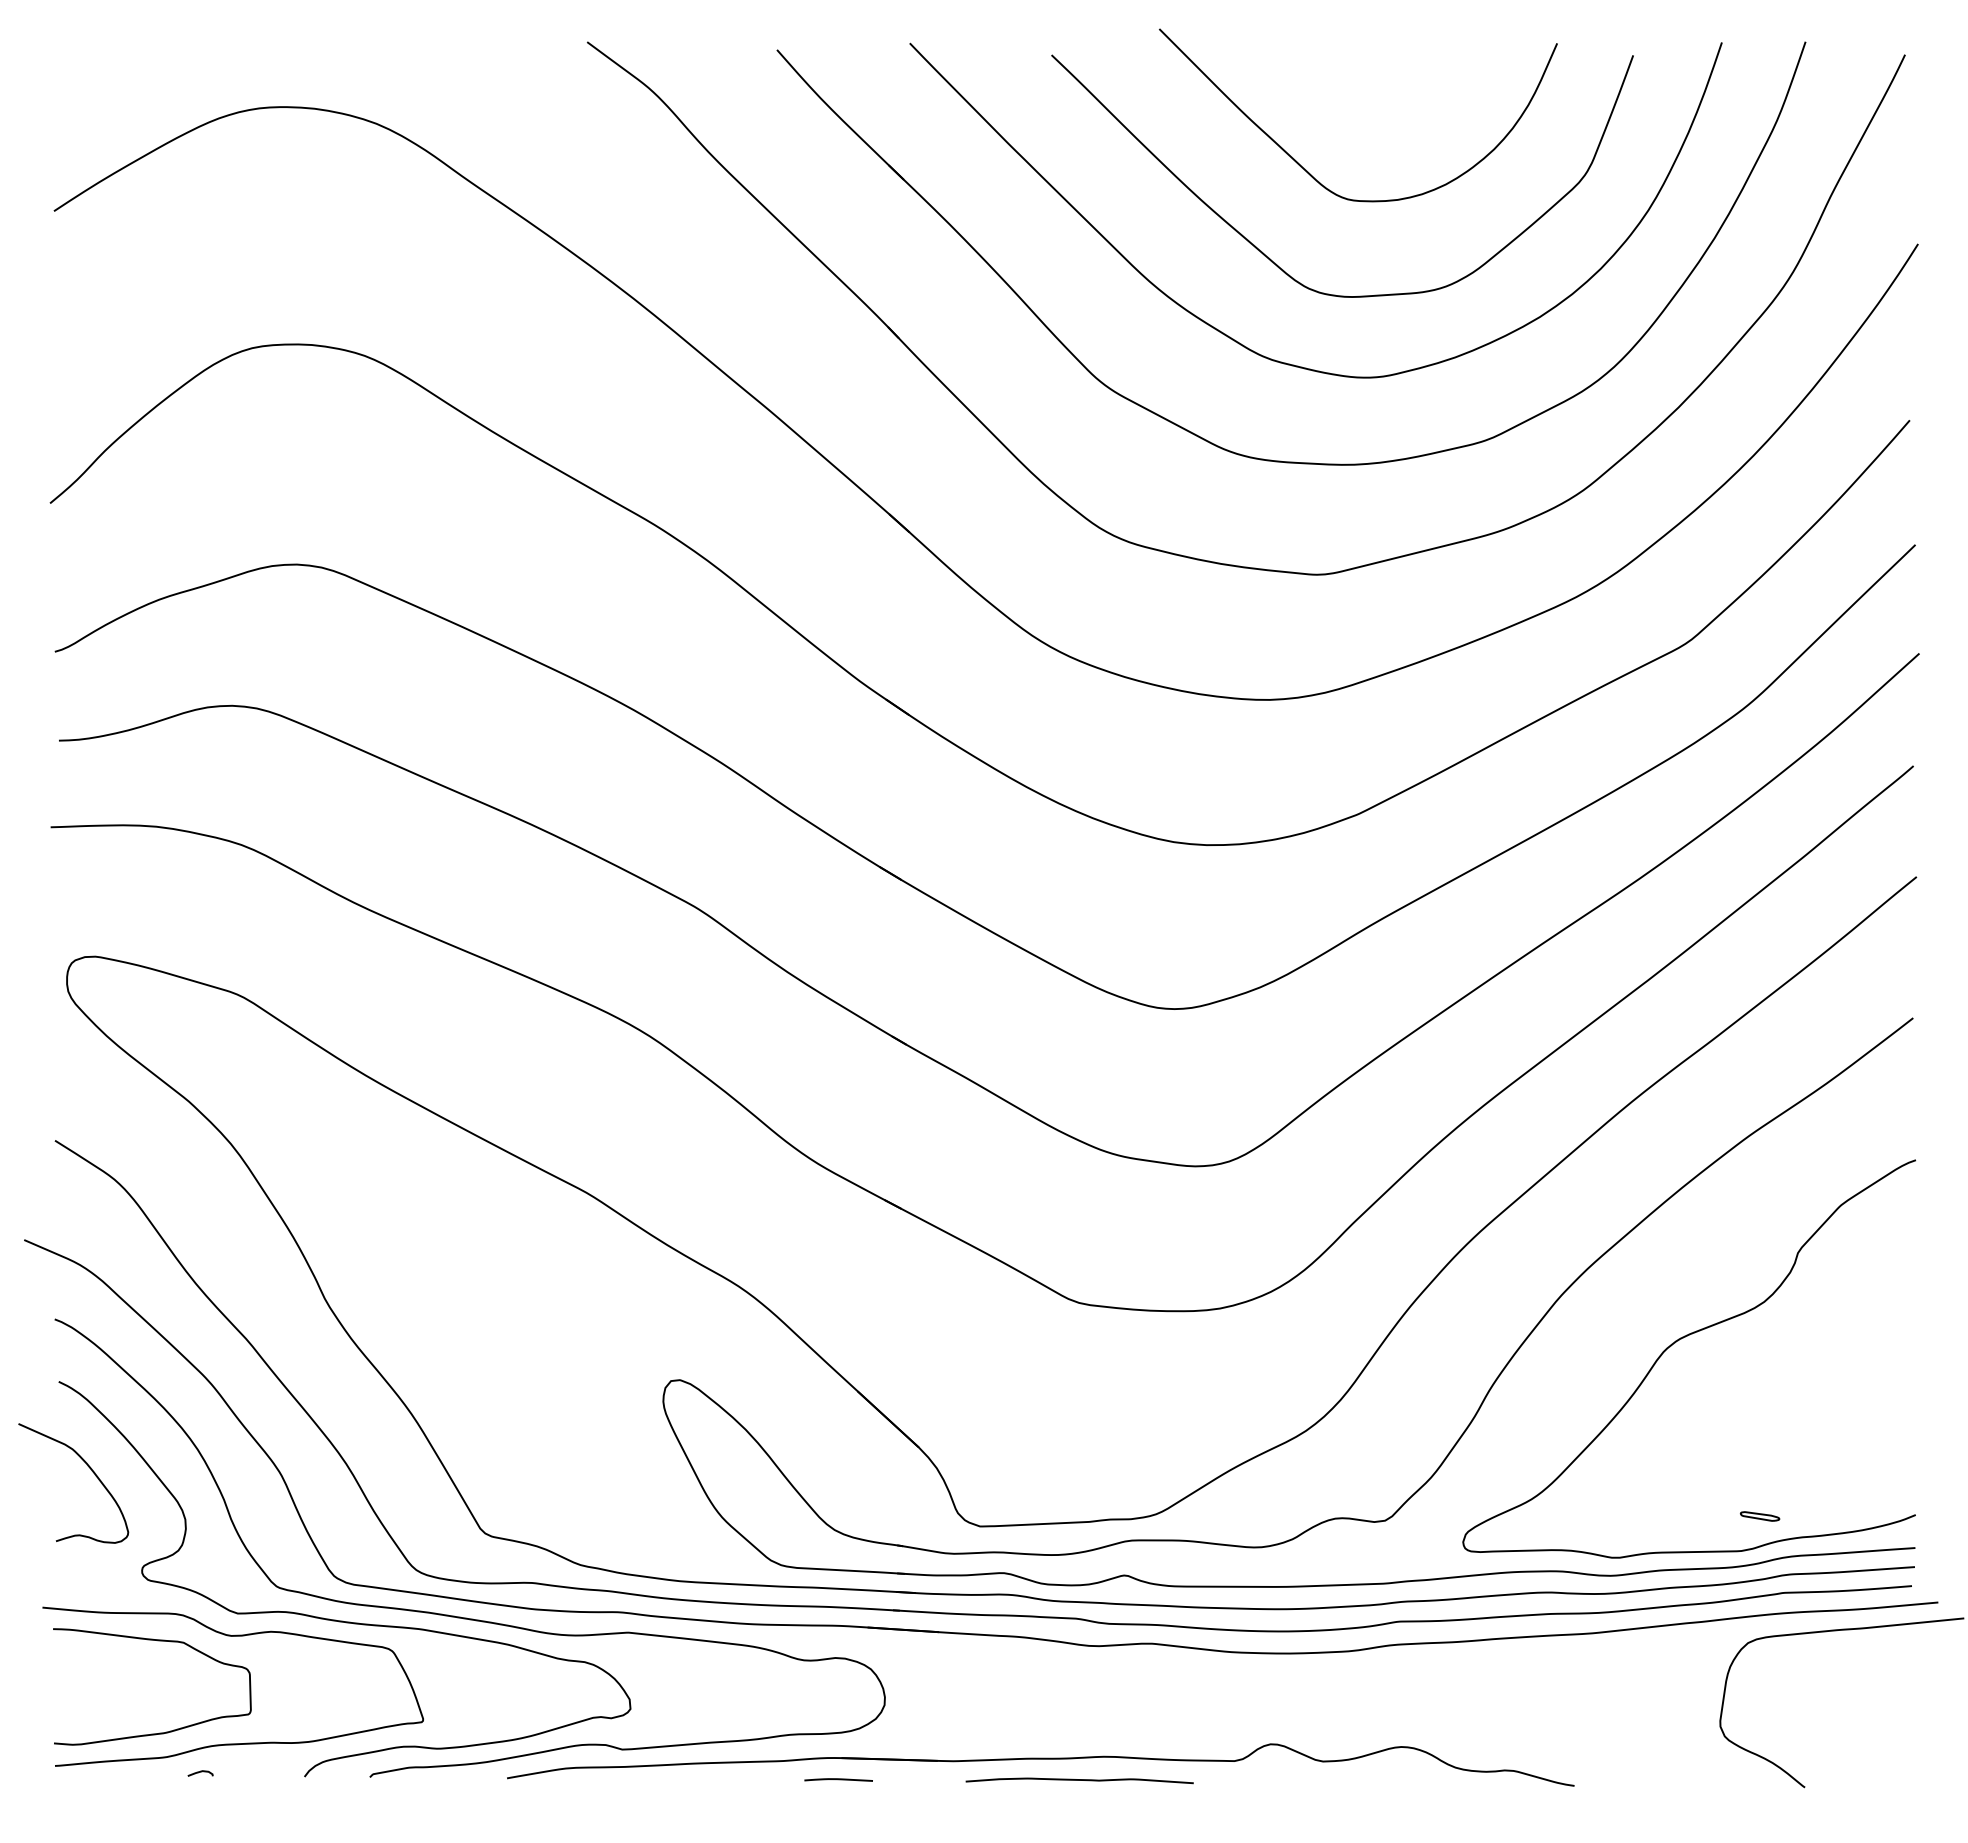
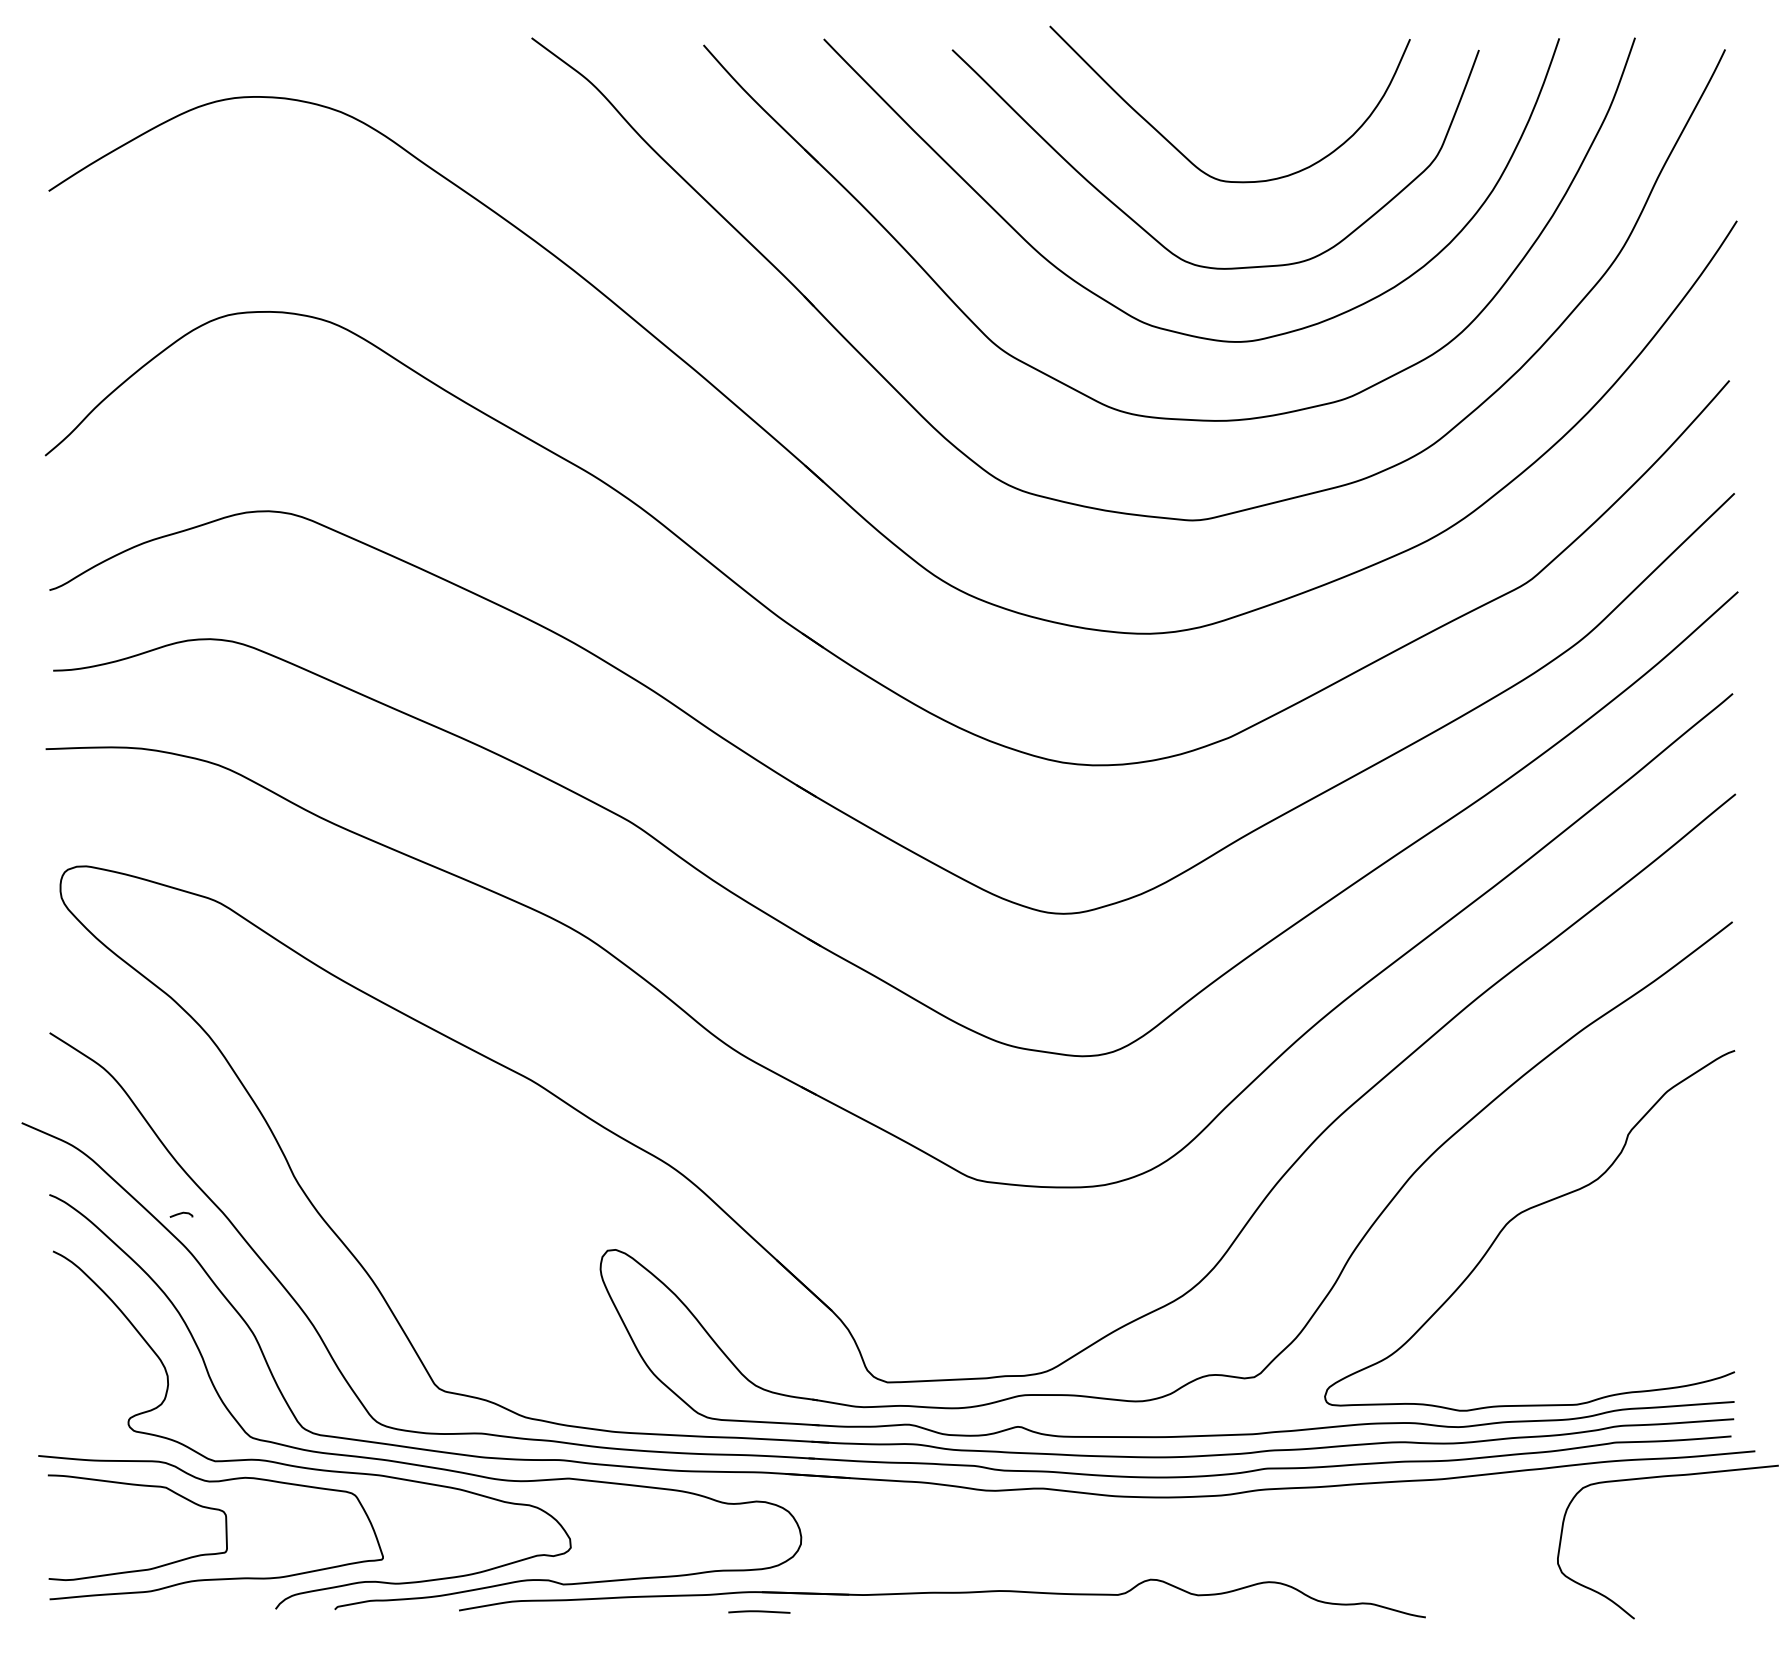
curve: (88, 1467) -> (79, 1329), removed
part: (1760, 1516) -> (1594, 1373), removed
curve: (200, 1772) -> (181, 1213), moved
curve: (1079, 1780) -> (977, 1612), removed

